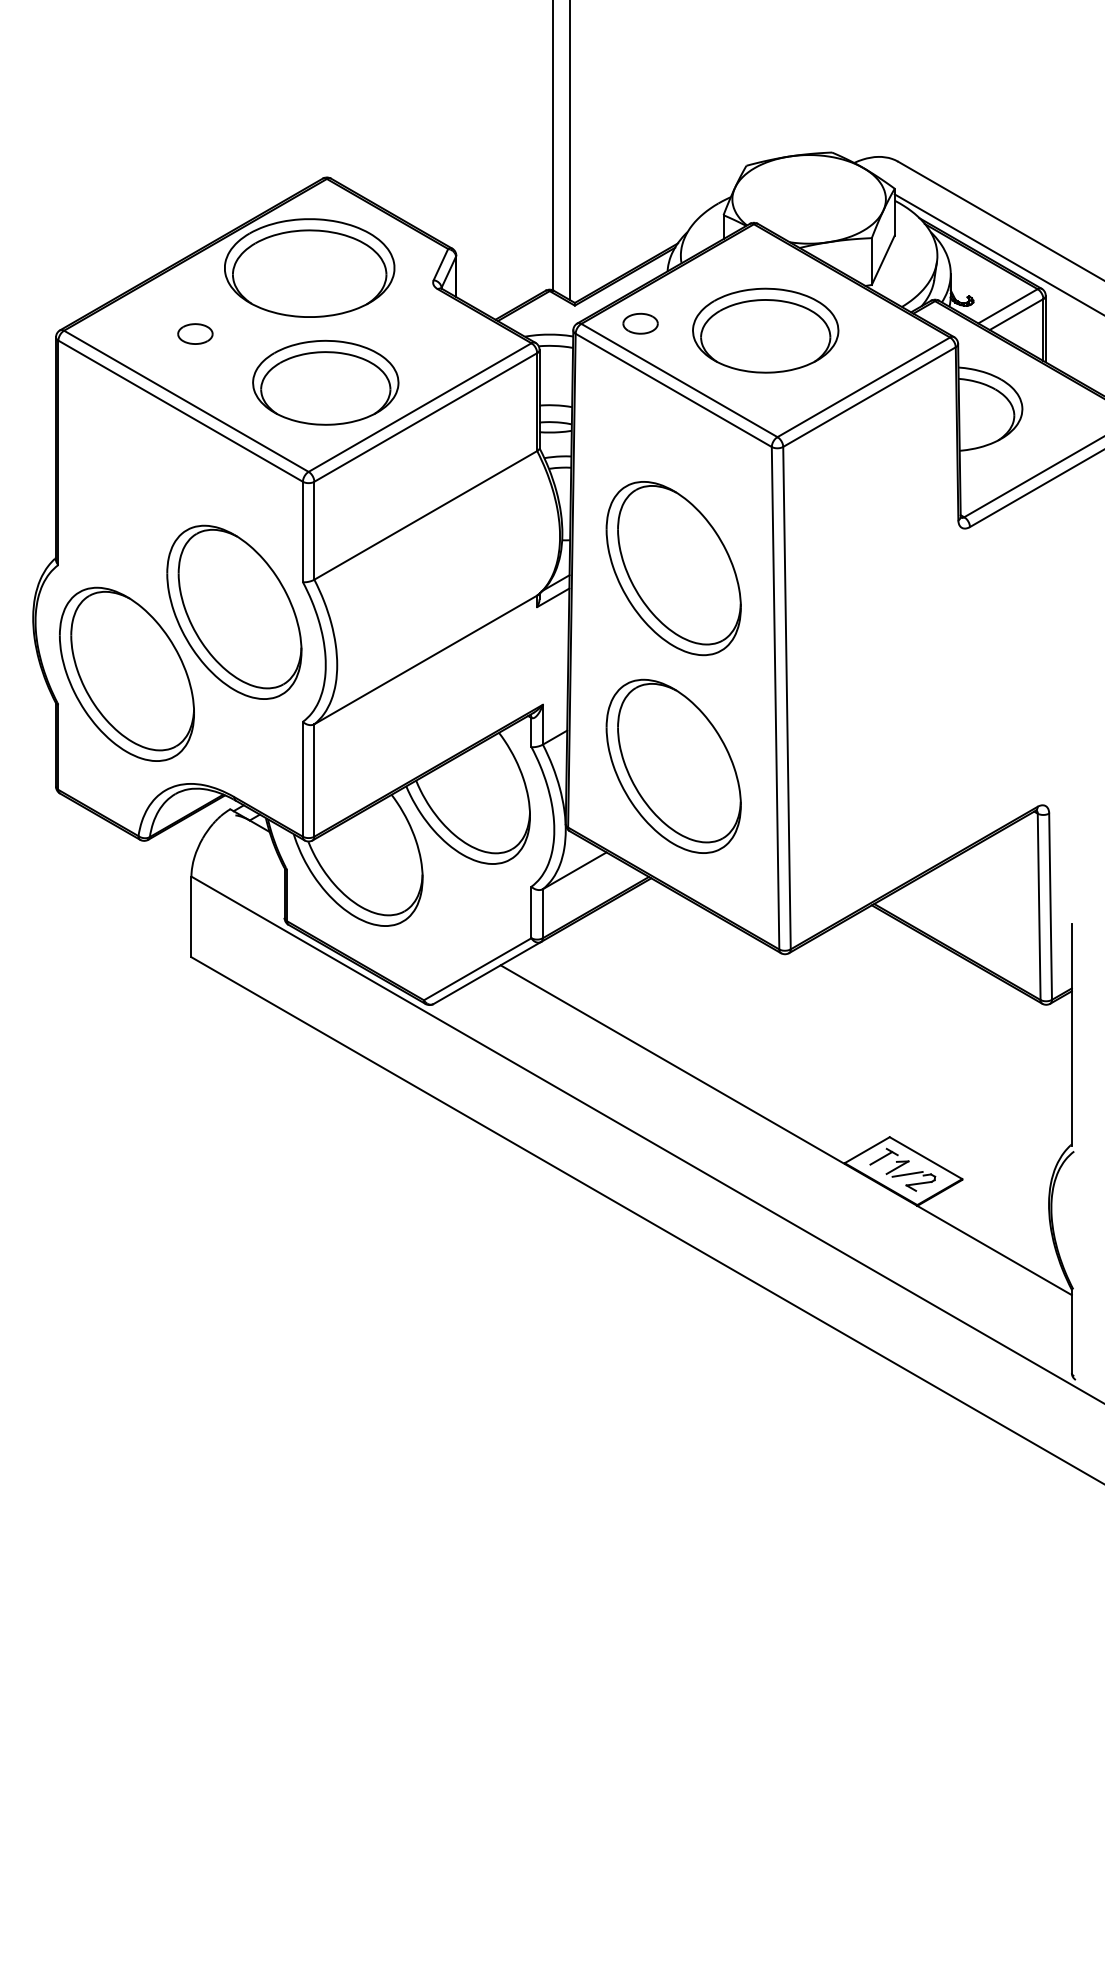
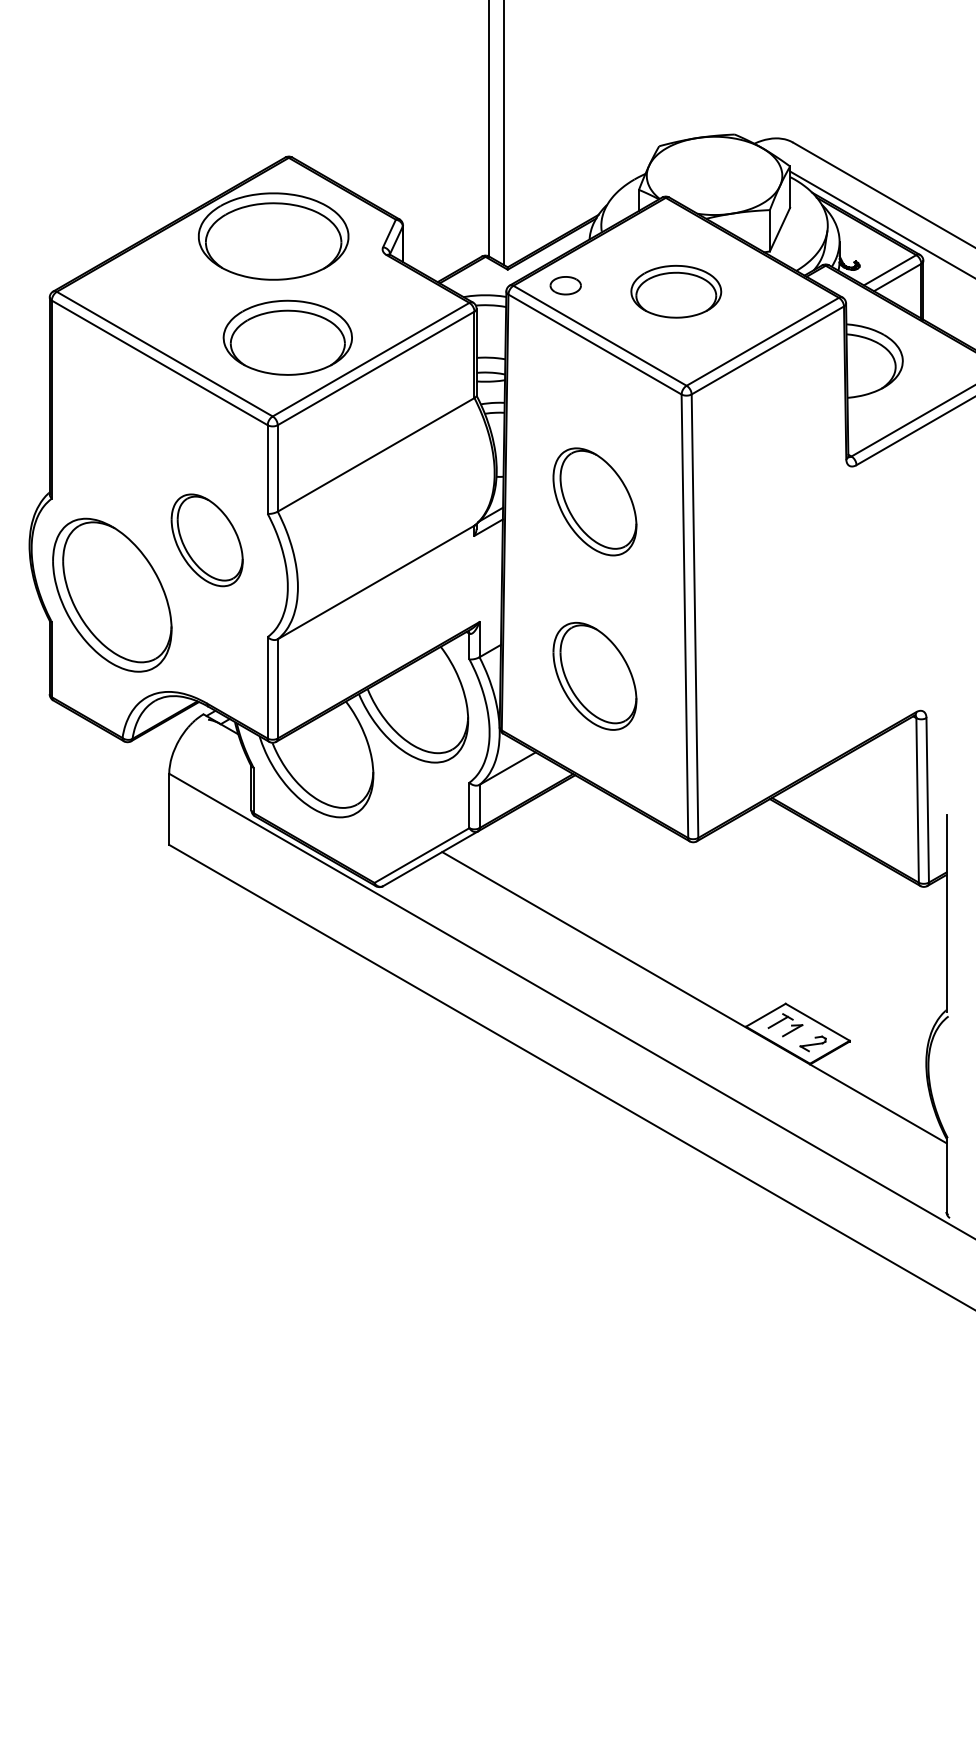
part: (765, 330) -> (676, 291), size x0.7
part: (195, 333) -> (172, 294), removed
part: (673, 568) -> (594, 501), size x0.7
part: (234, 611) -> (207, 539), size x0.6
part: (673, 765) -> (594, 675), size x0.7
line: (907, 1173) -> (801, 1035), removed

